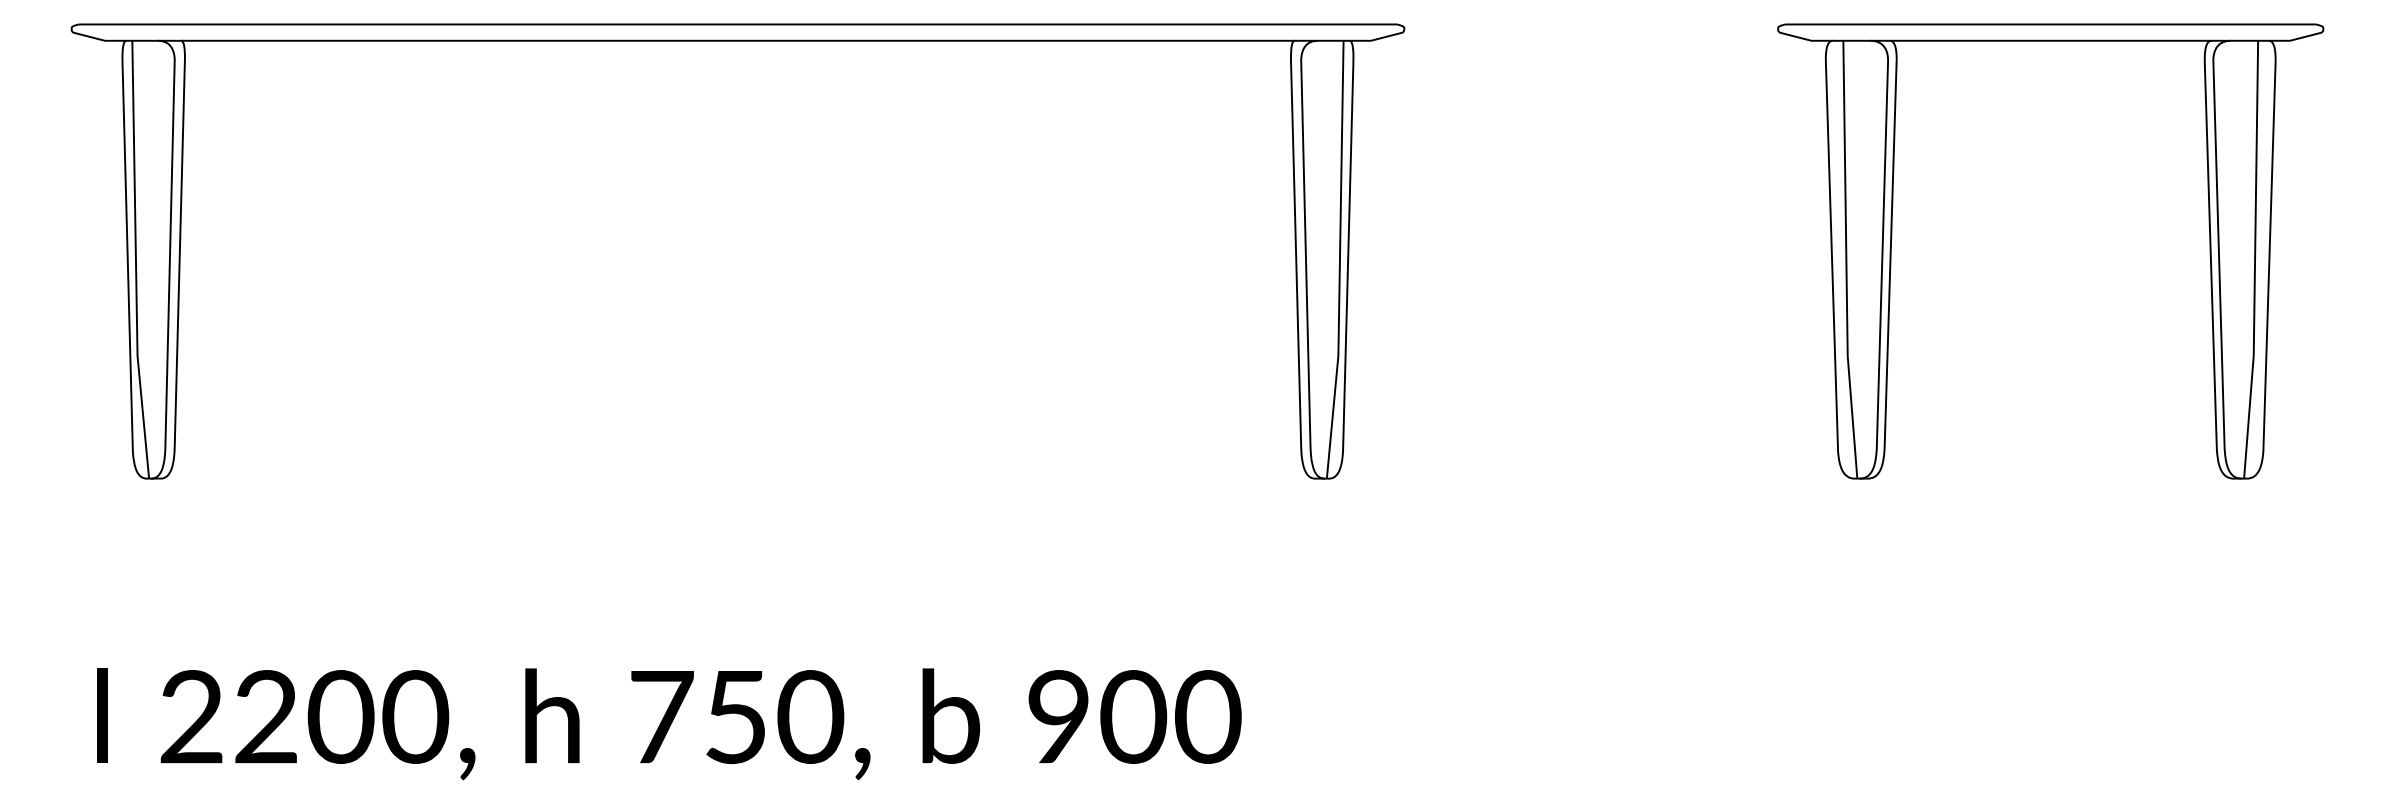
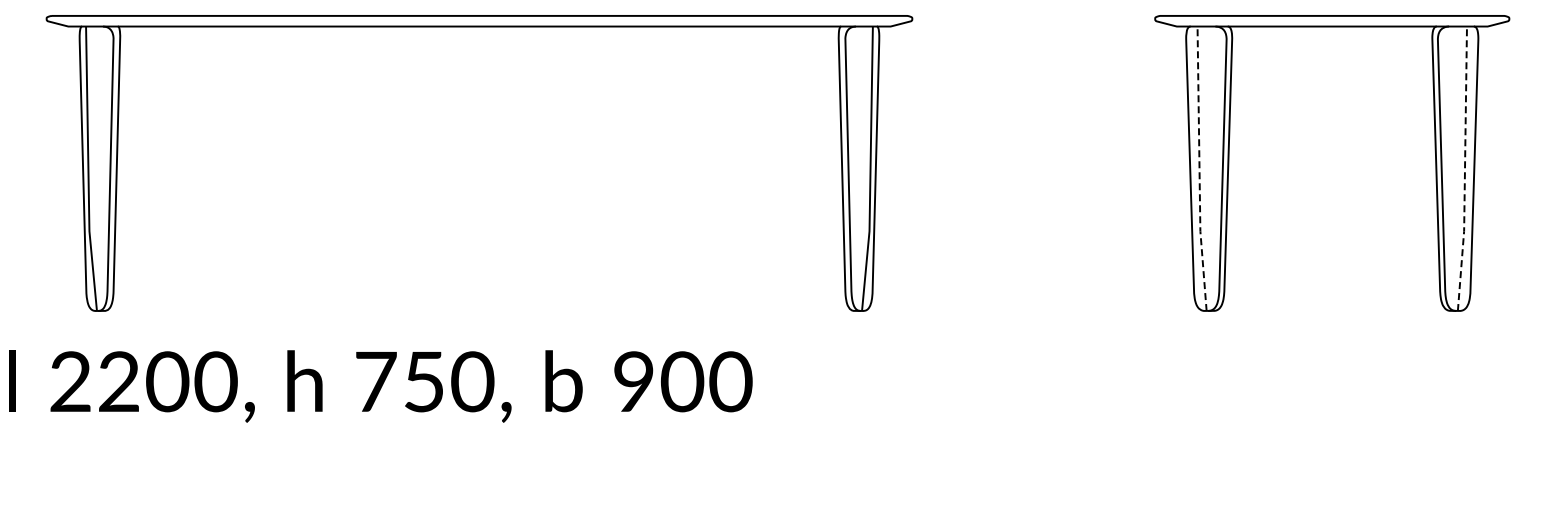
line: (1846, 260) -> (1199, 169), solid -> dashed
line: (2254, 260) -> (1464, 169), solid -> dashed
text: (668, 724) -> (380, 386), moved

